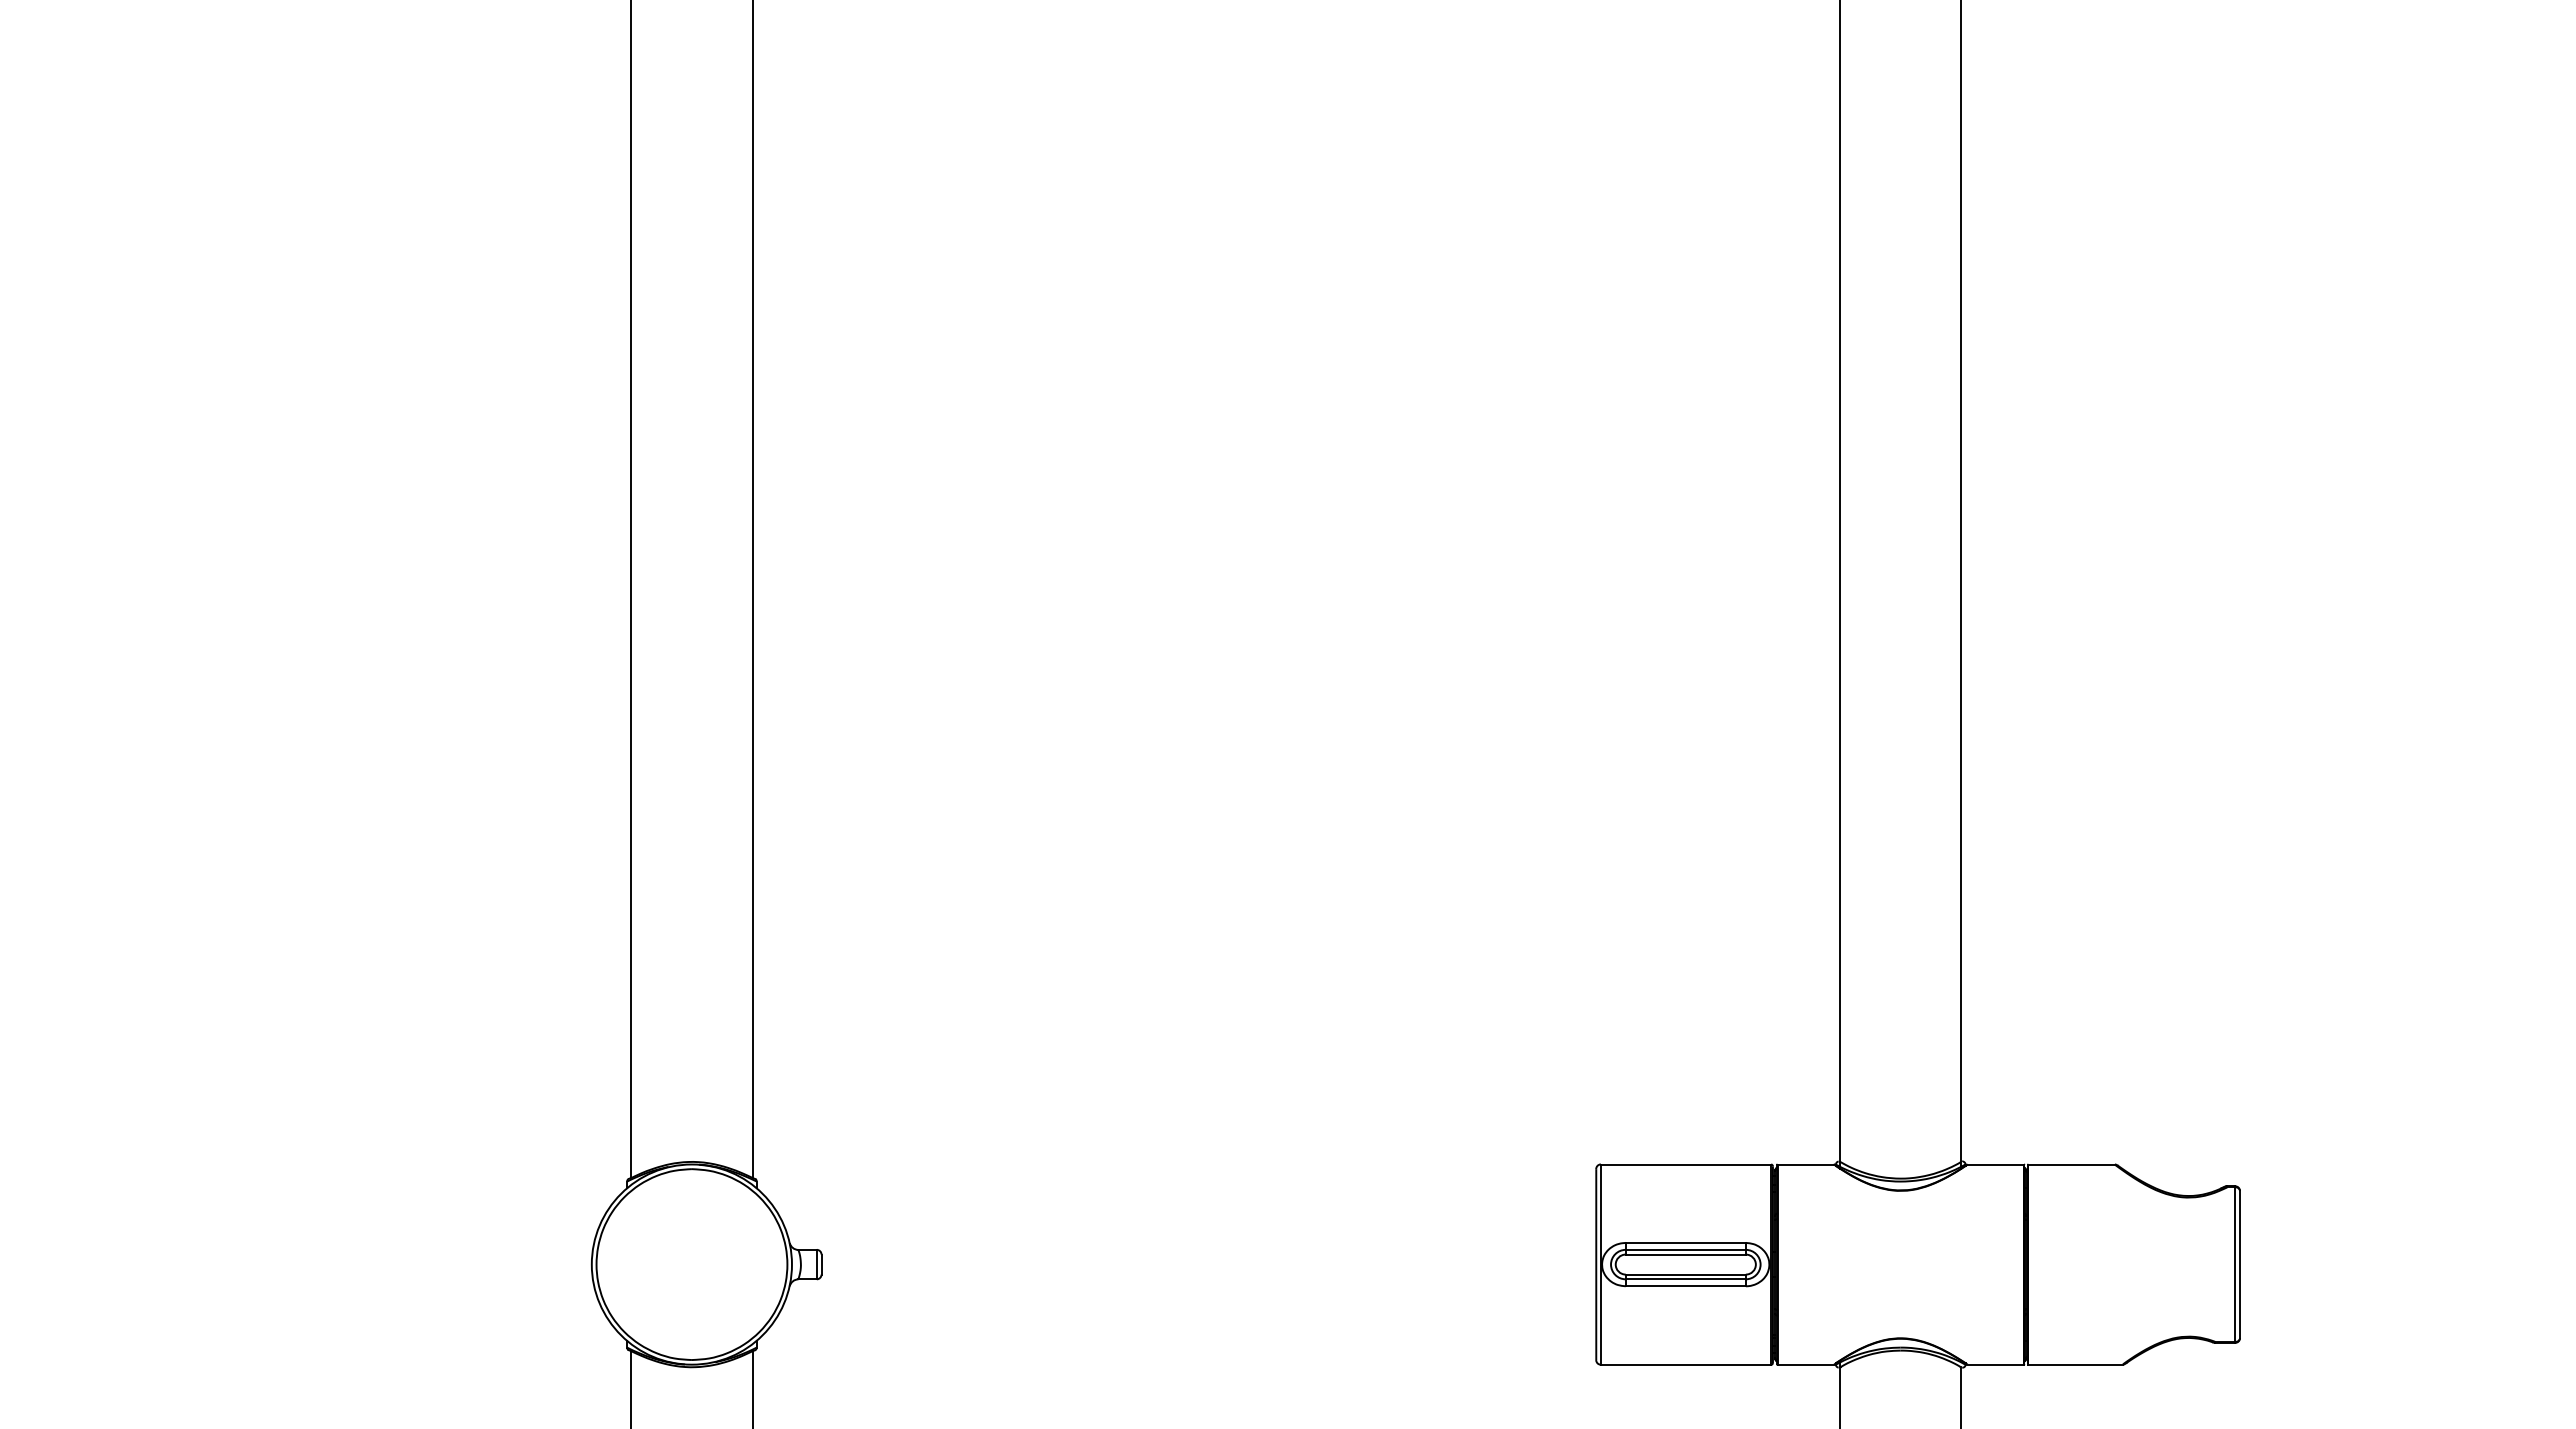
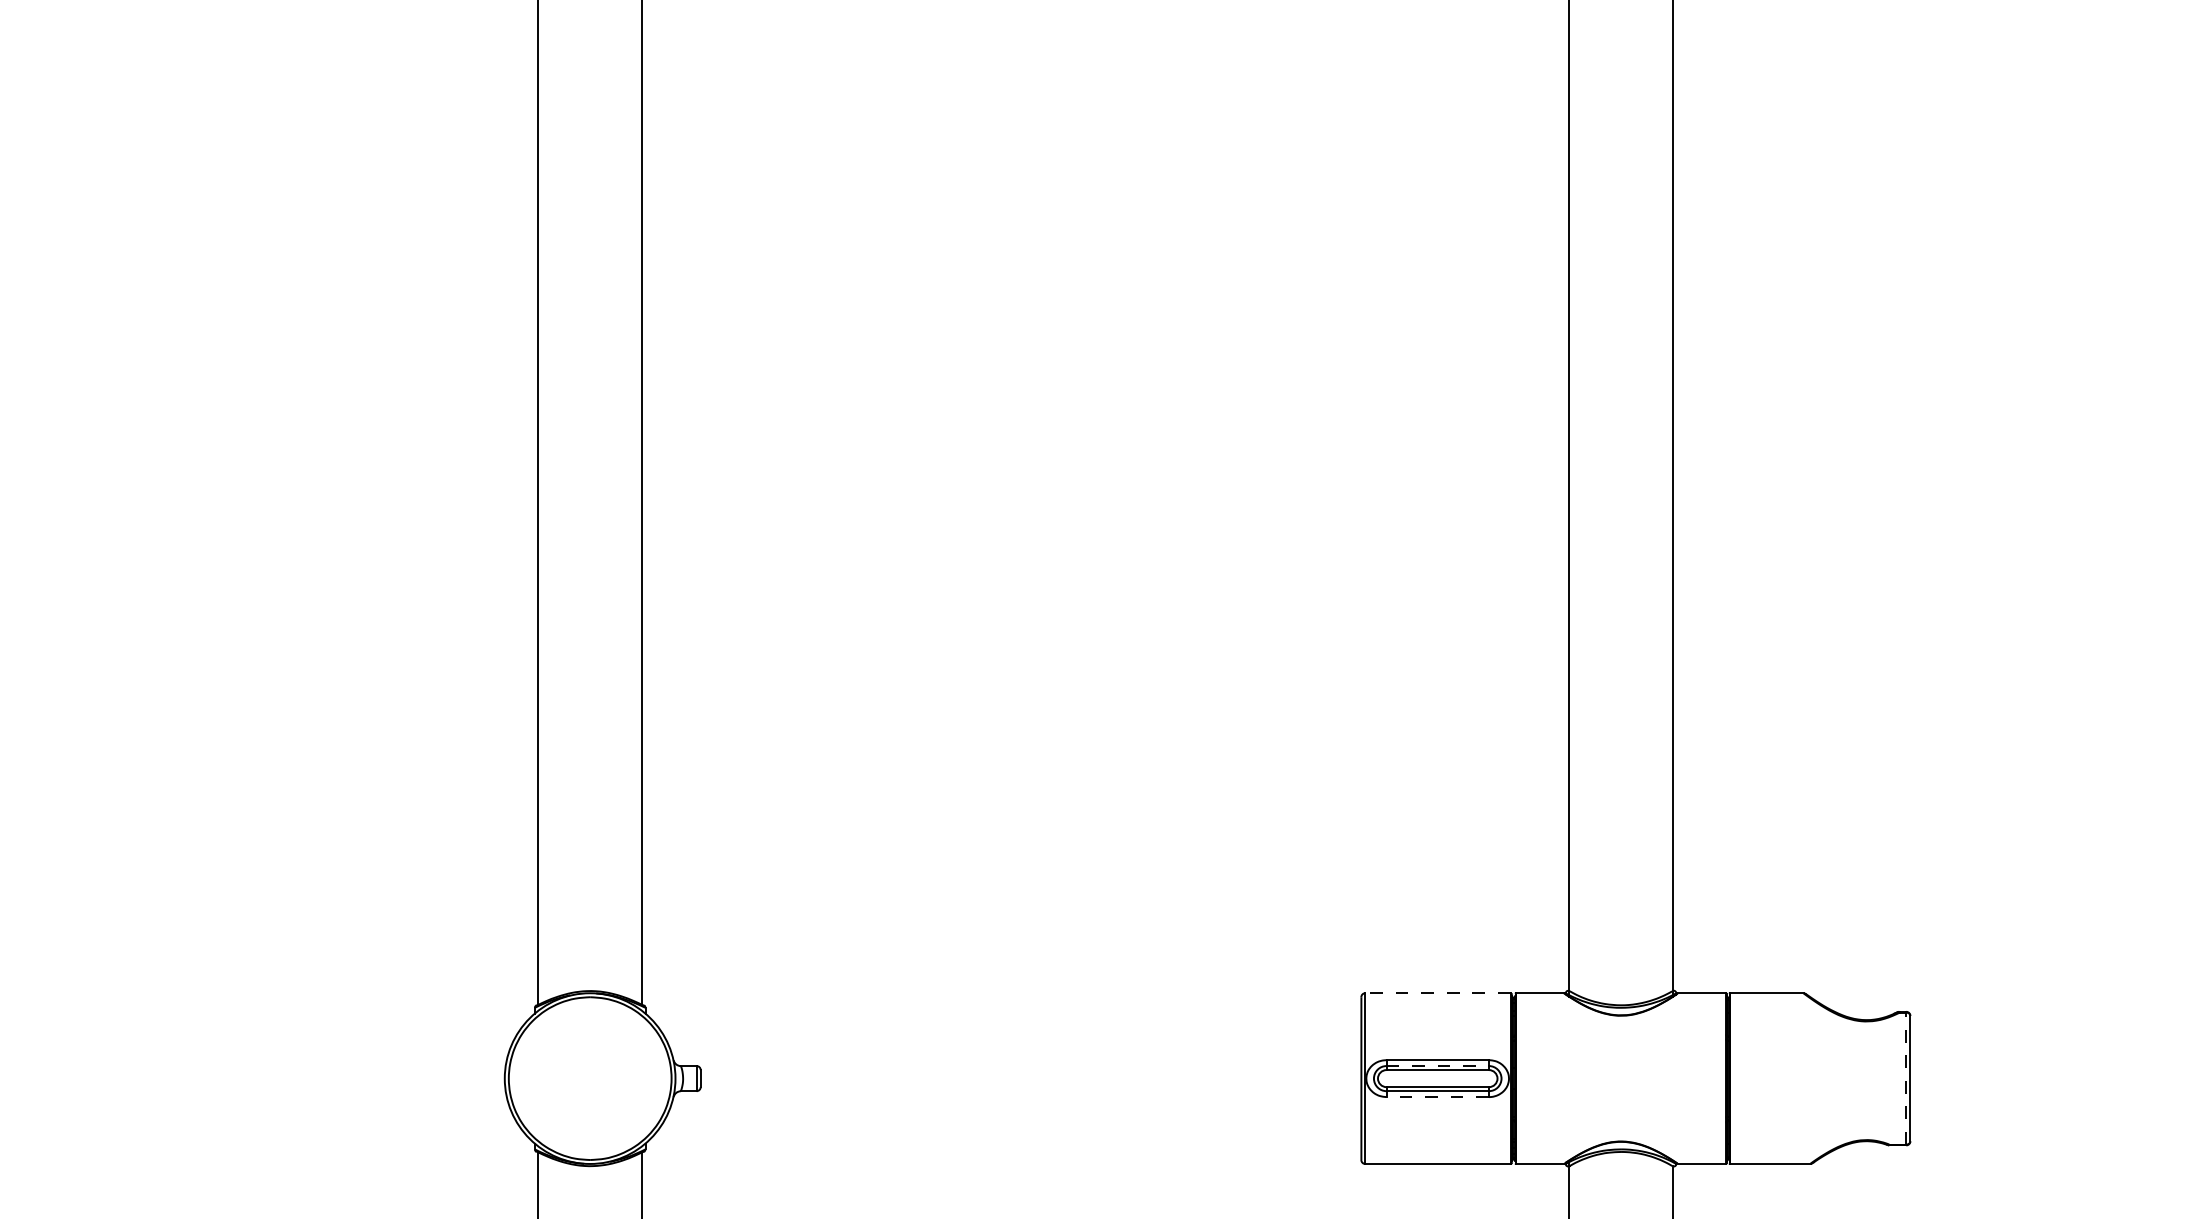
line: (1685, 1164) -> (1437, 993), solid -> dashed
line: (1686, 1249) -> (1438, 1065), solid -> dashed
line: (2235, 1264) -> (1906, 1078), solid -> dashed
line: (1685, 1286) -> (1437, 1097), solid -> dashed

